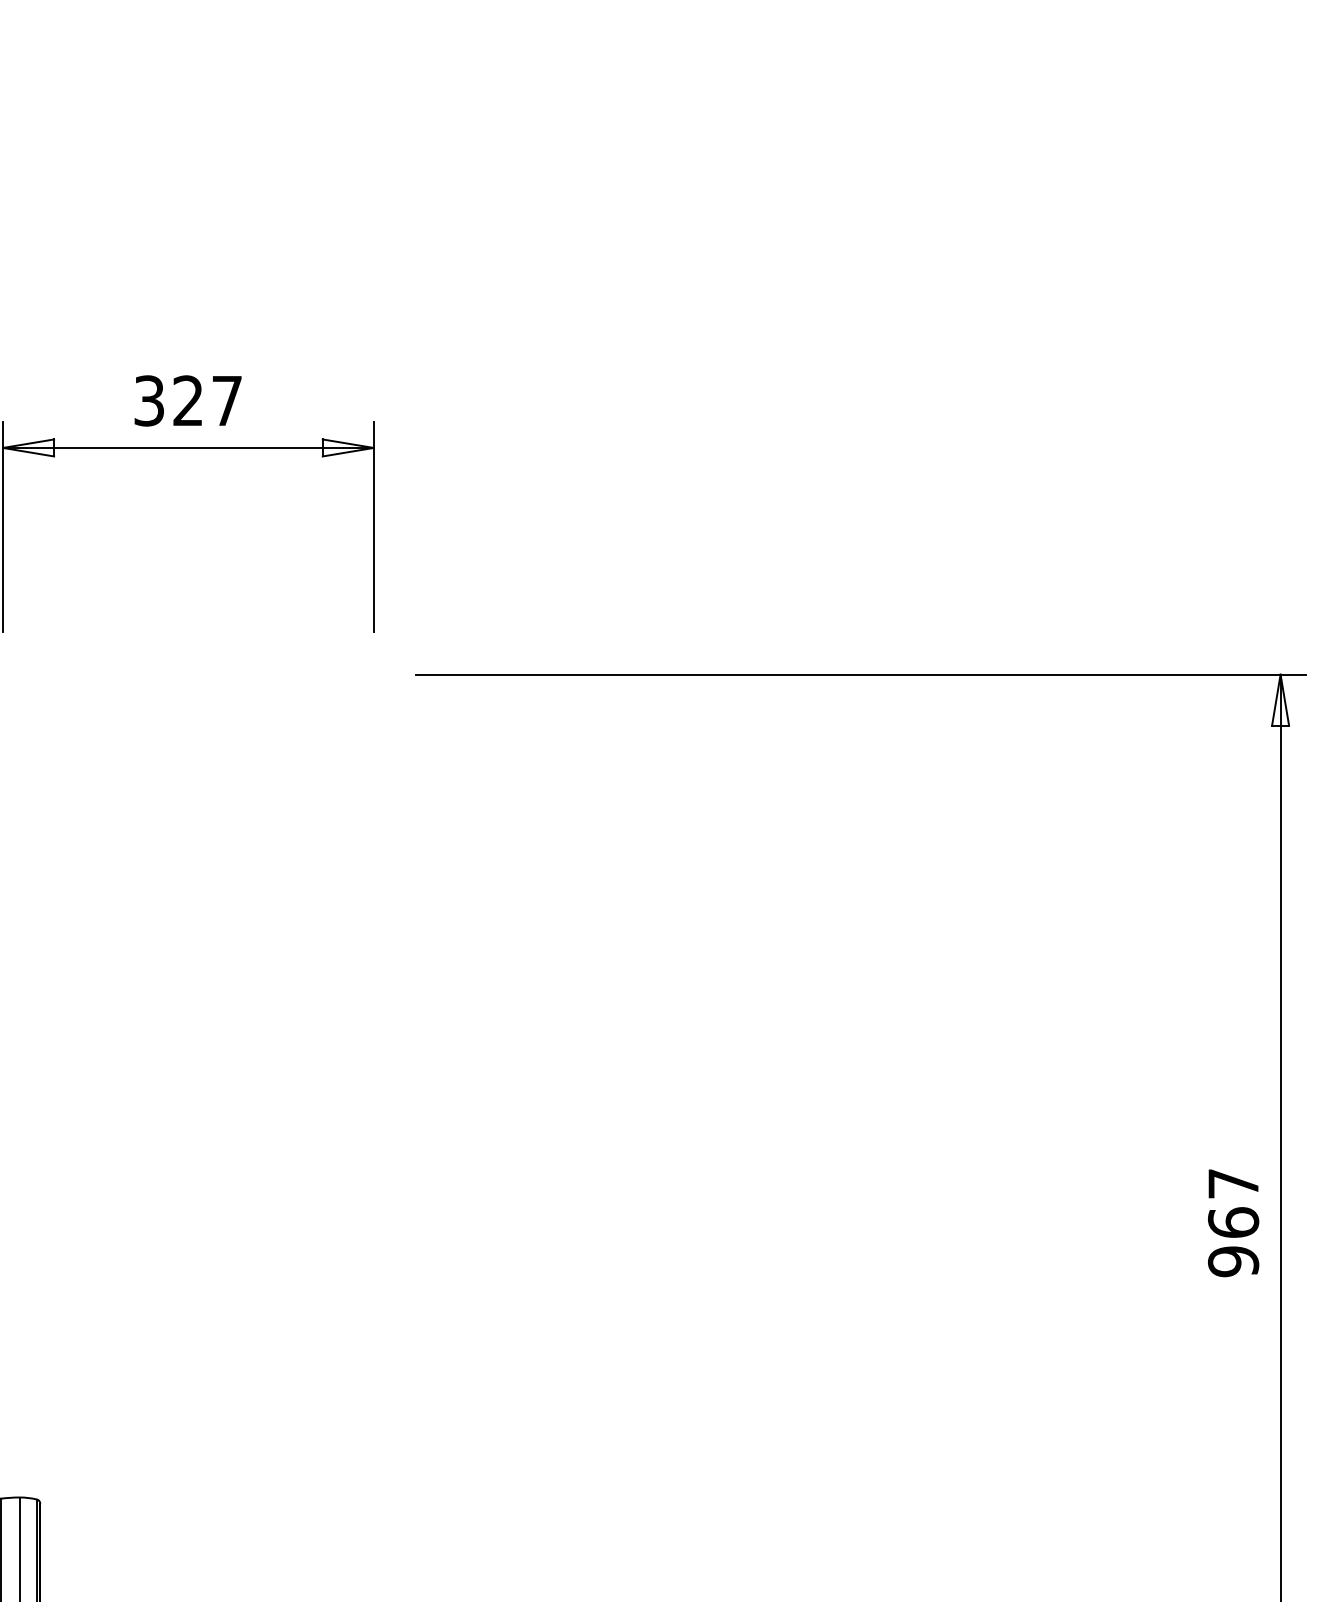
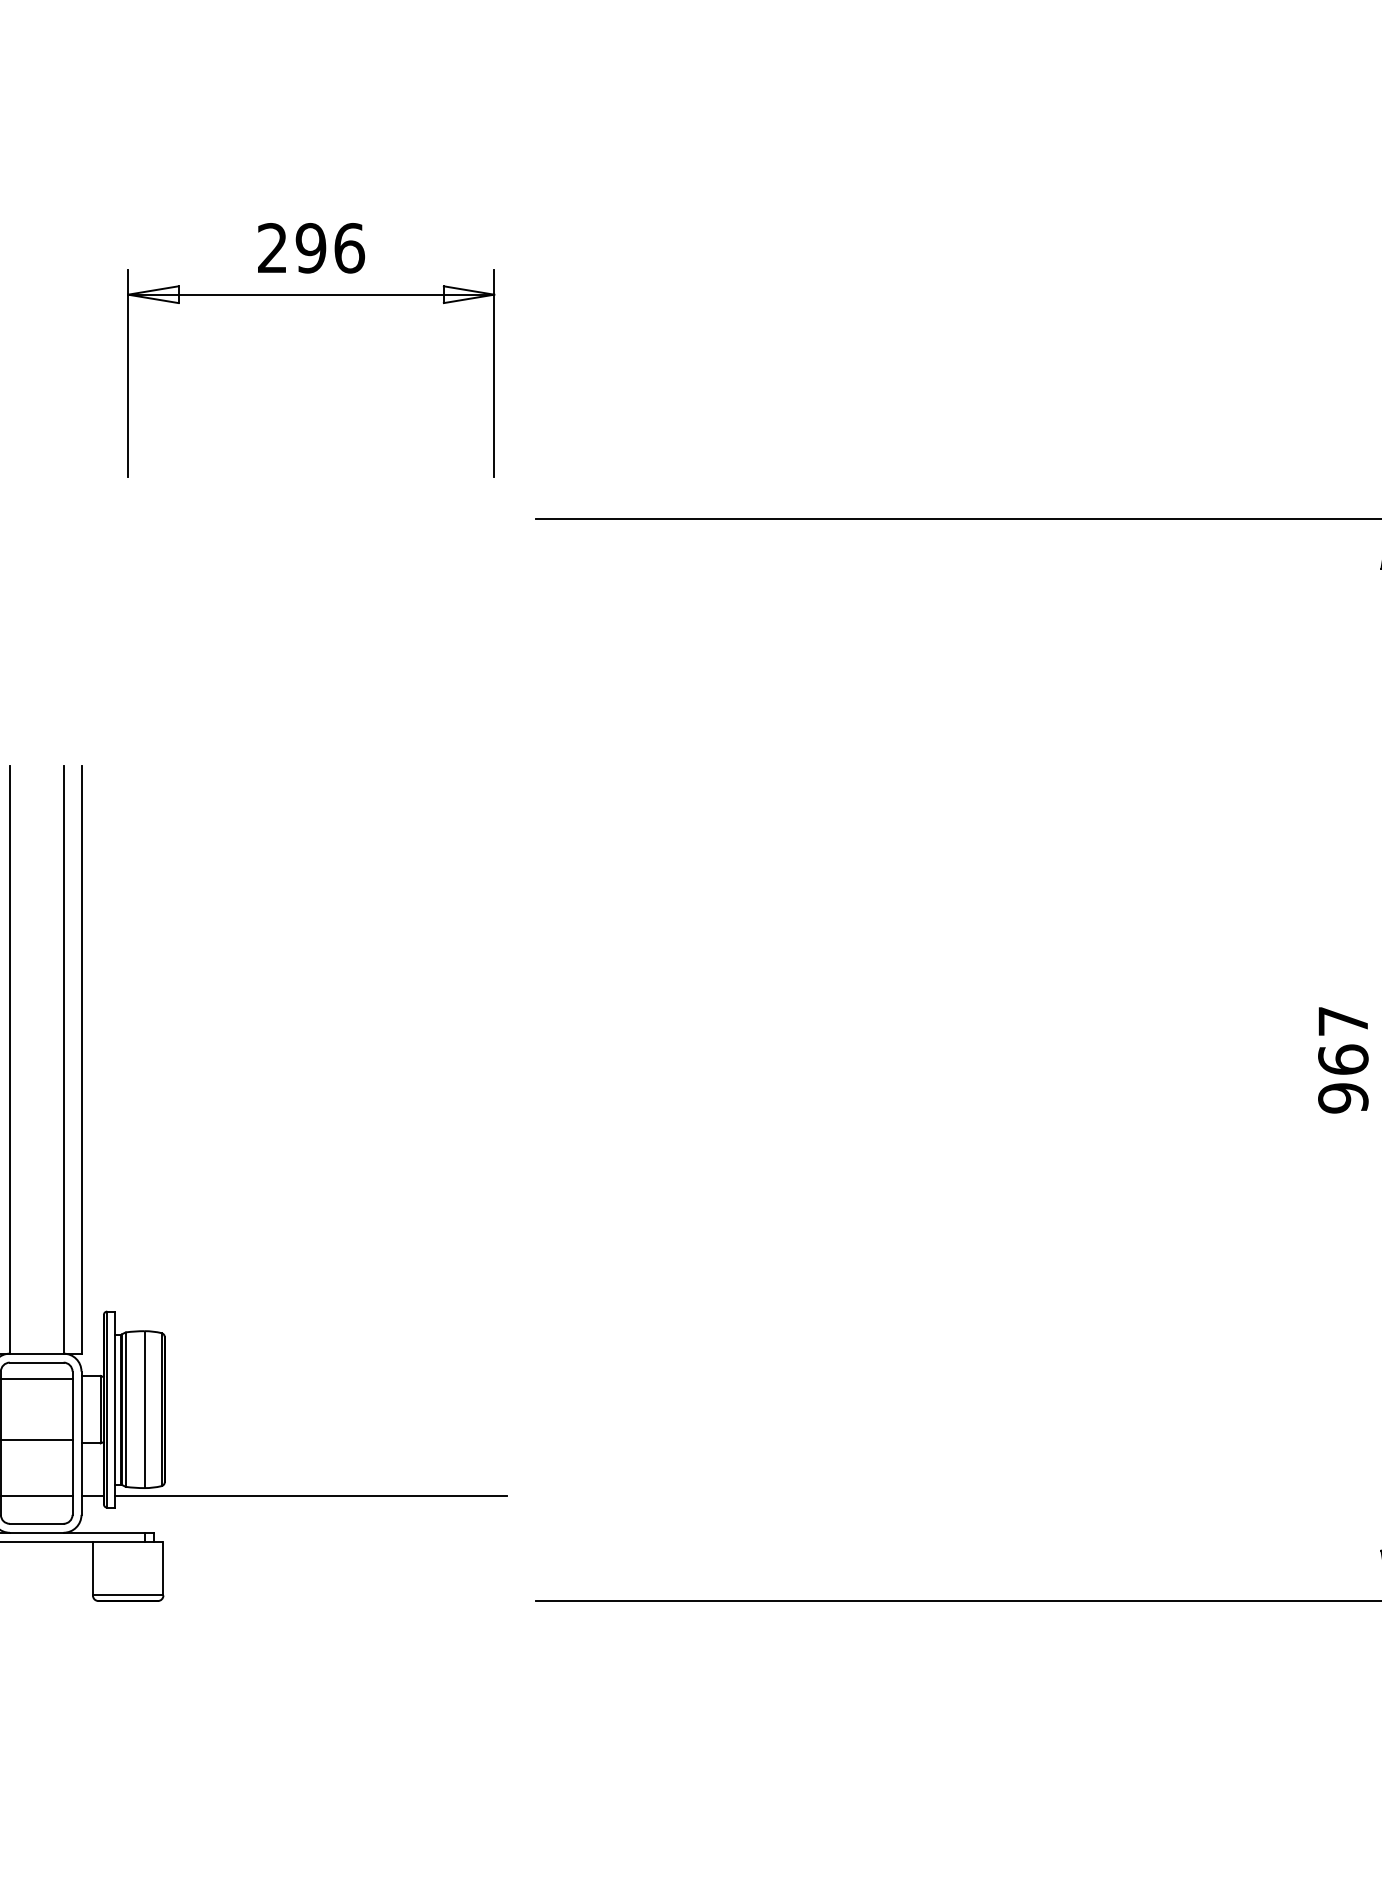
text: (188, 401) -> (311, 248), 327 -> 296

